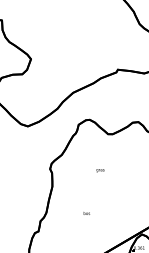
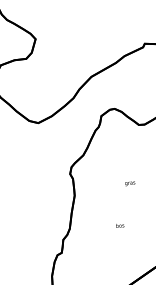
text: (100, 170) -> (130, 183), moved

